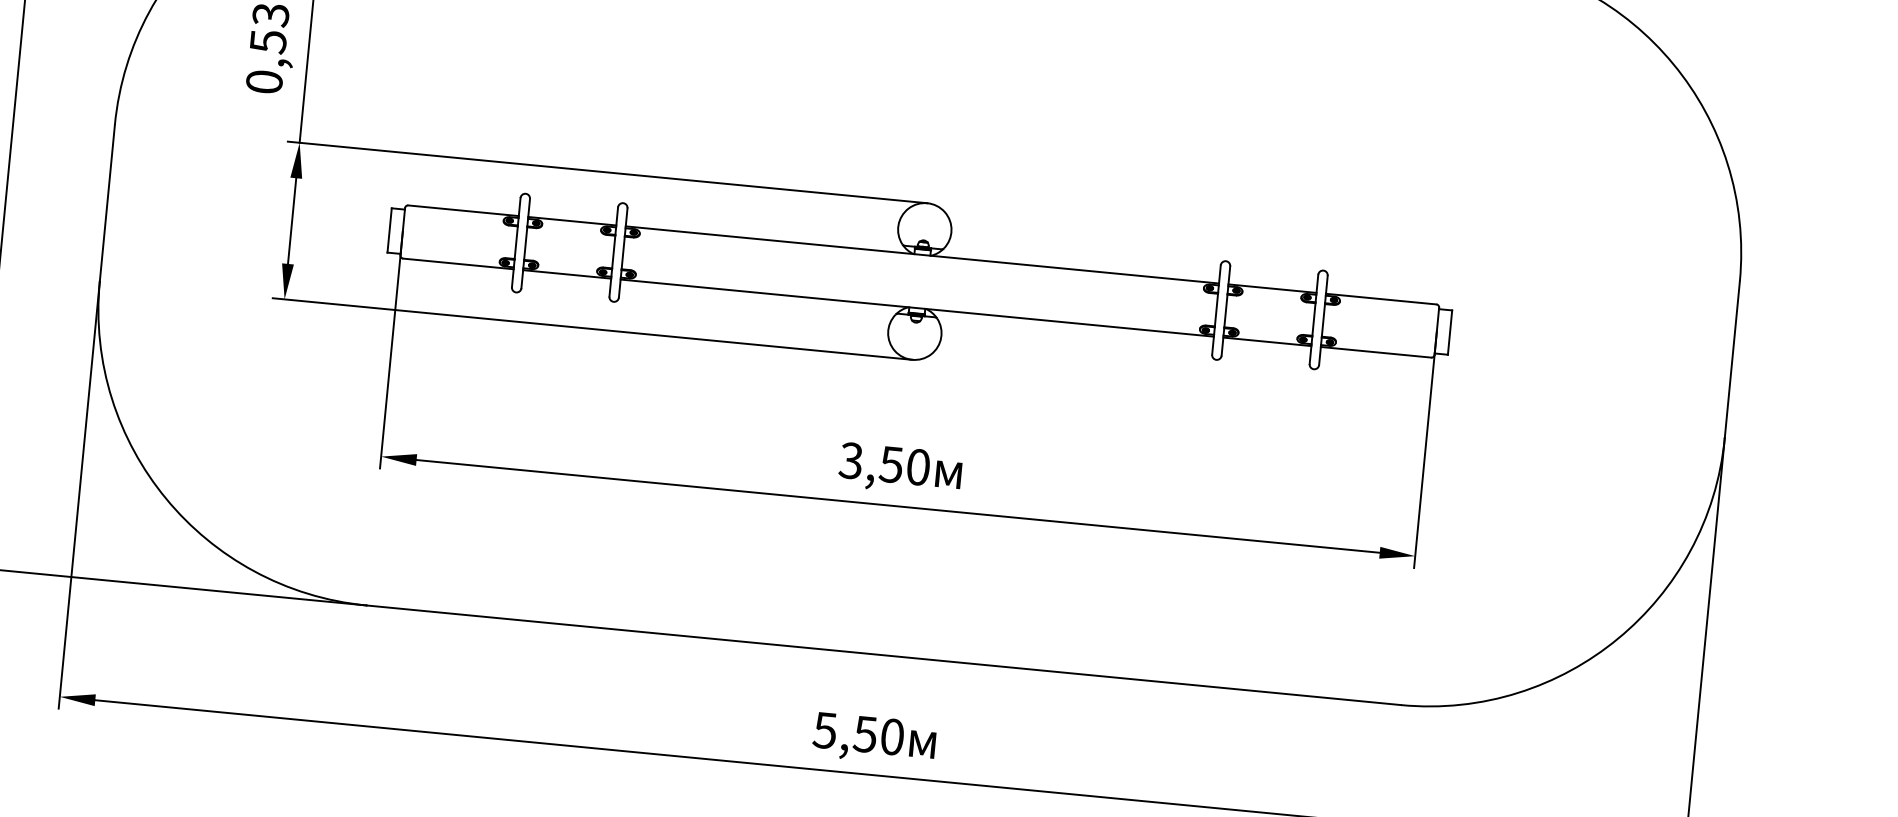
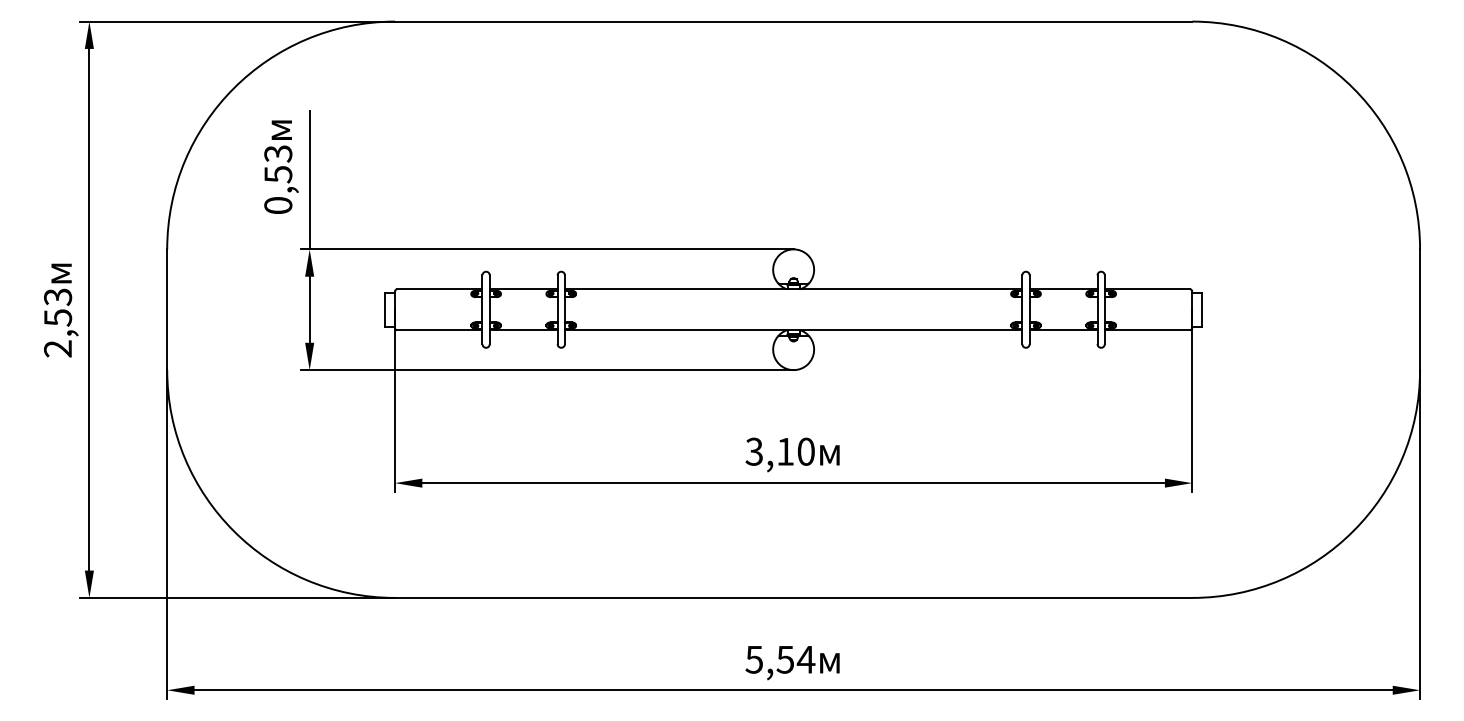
text: (890, 464) -> (784, 451), 3,50 -> 3,10
text: (891, 736) -> (805, 659), 5,50 -> 5,54

